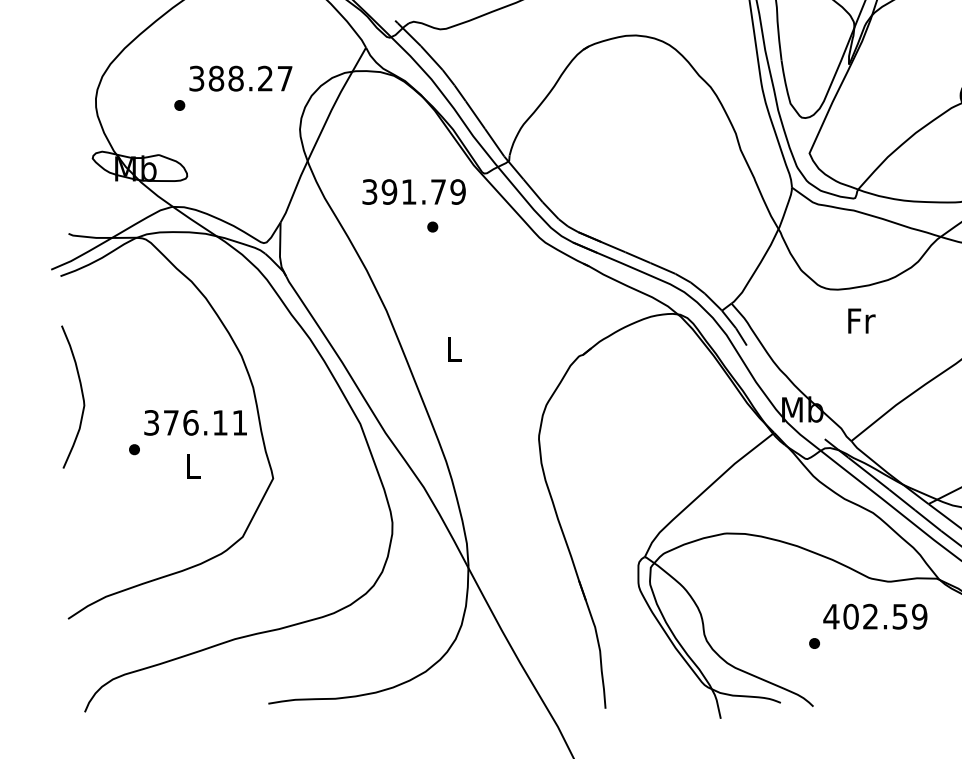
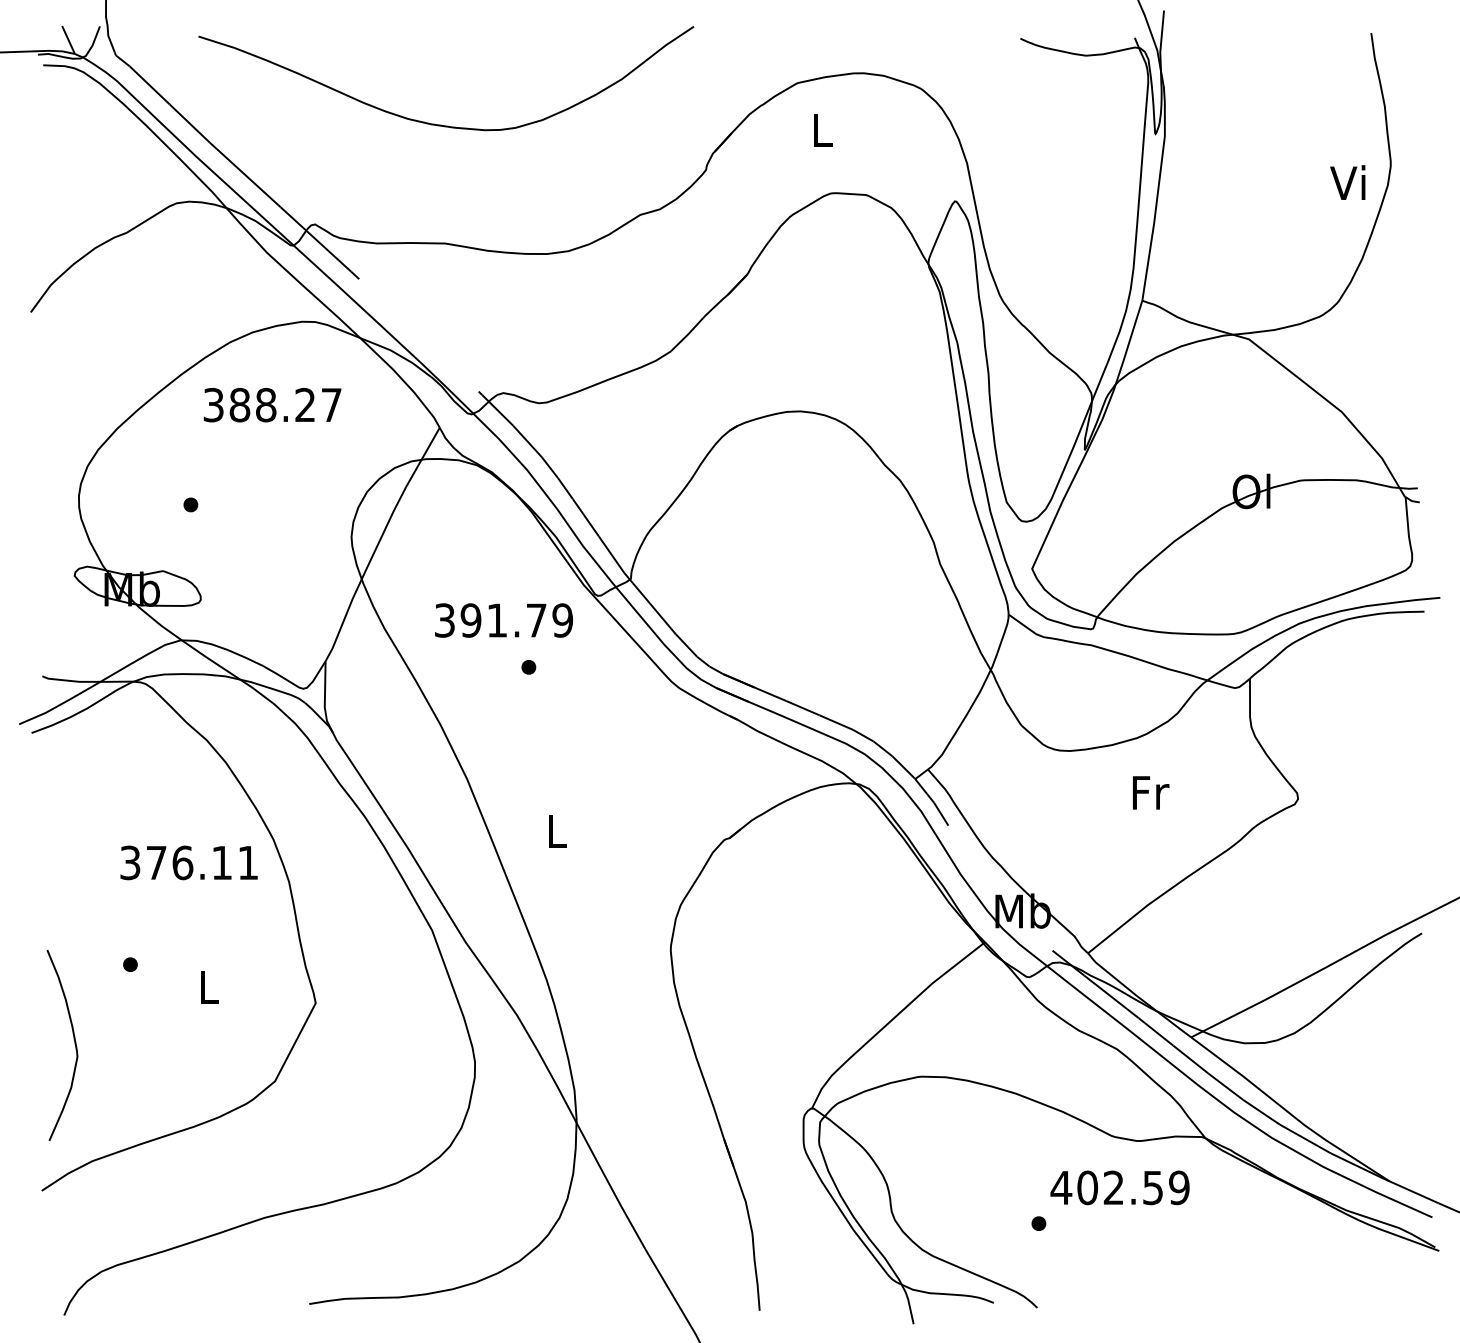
text: (240, 78) -> (272, 404), moved
text: (862, 320) -> (1151, 792), moved
curve: (82, 396) -> (74, 1044), moved
text: (195, 422) -> (188, 862), moved

